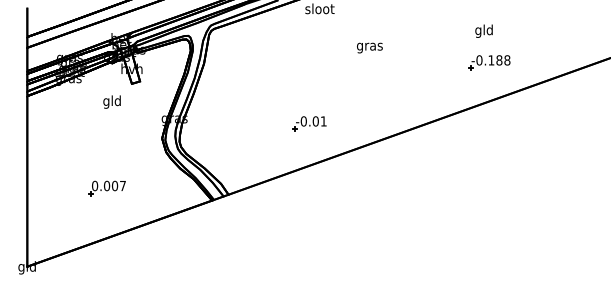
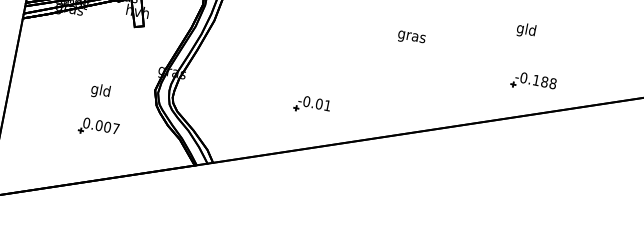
text: (483, 30) -> (525, 29), moved
text: (369, 47) -> (411, 37), moved
part: (489, 62) -> (533, 82), moved
text: (111, 101) -> (100, 90), moved
part: (106, 188) -> (98, 128), moved

